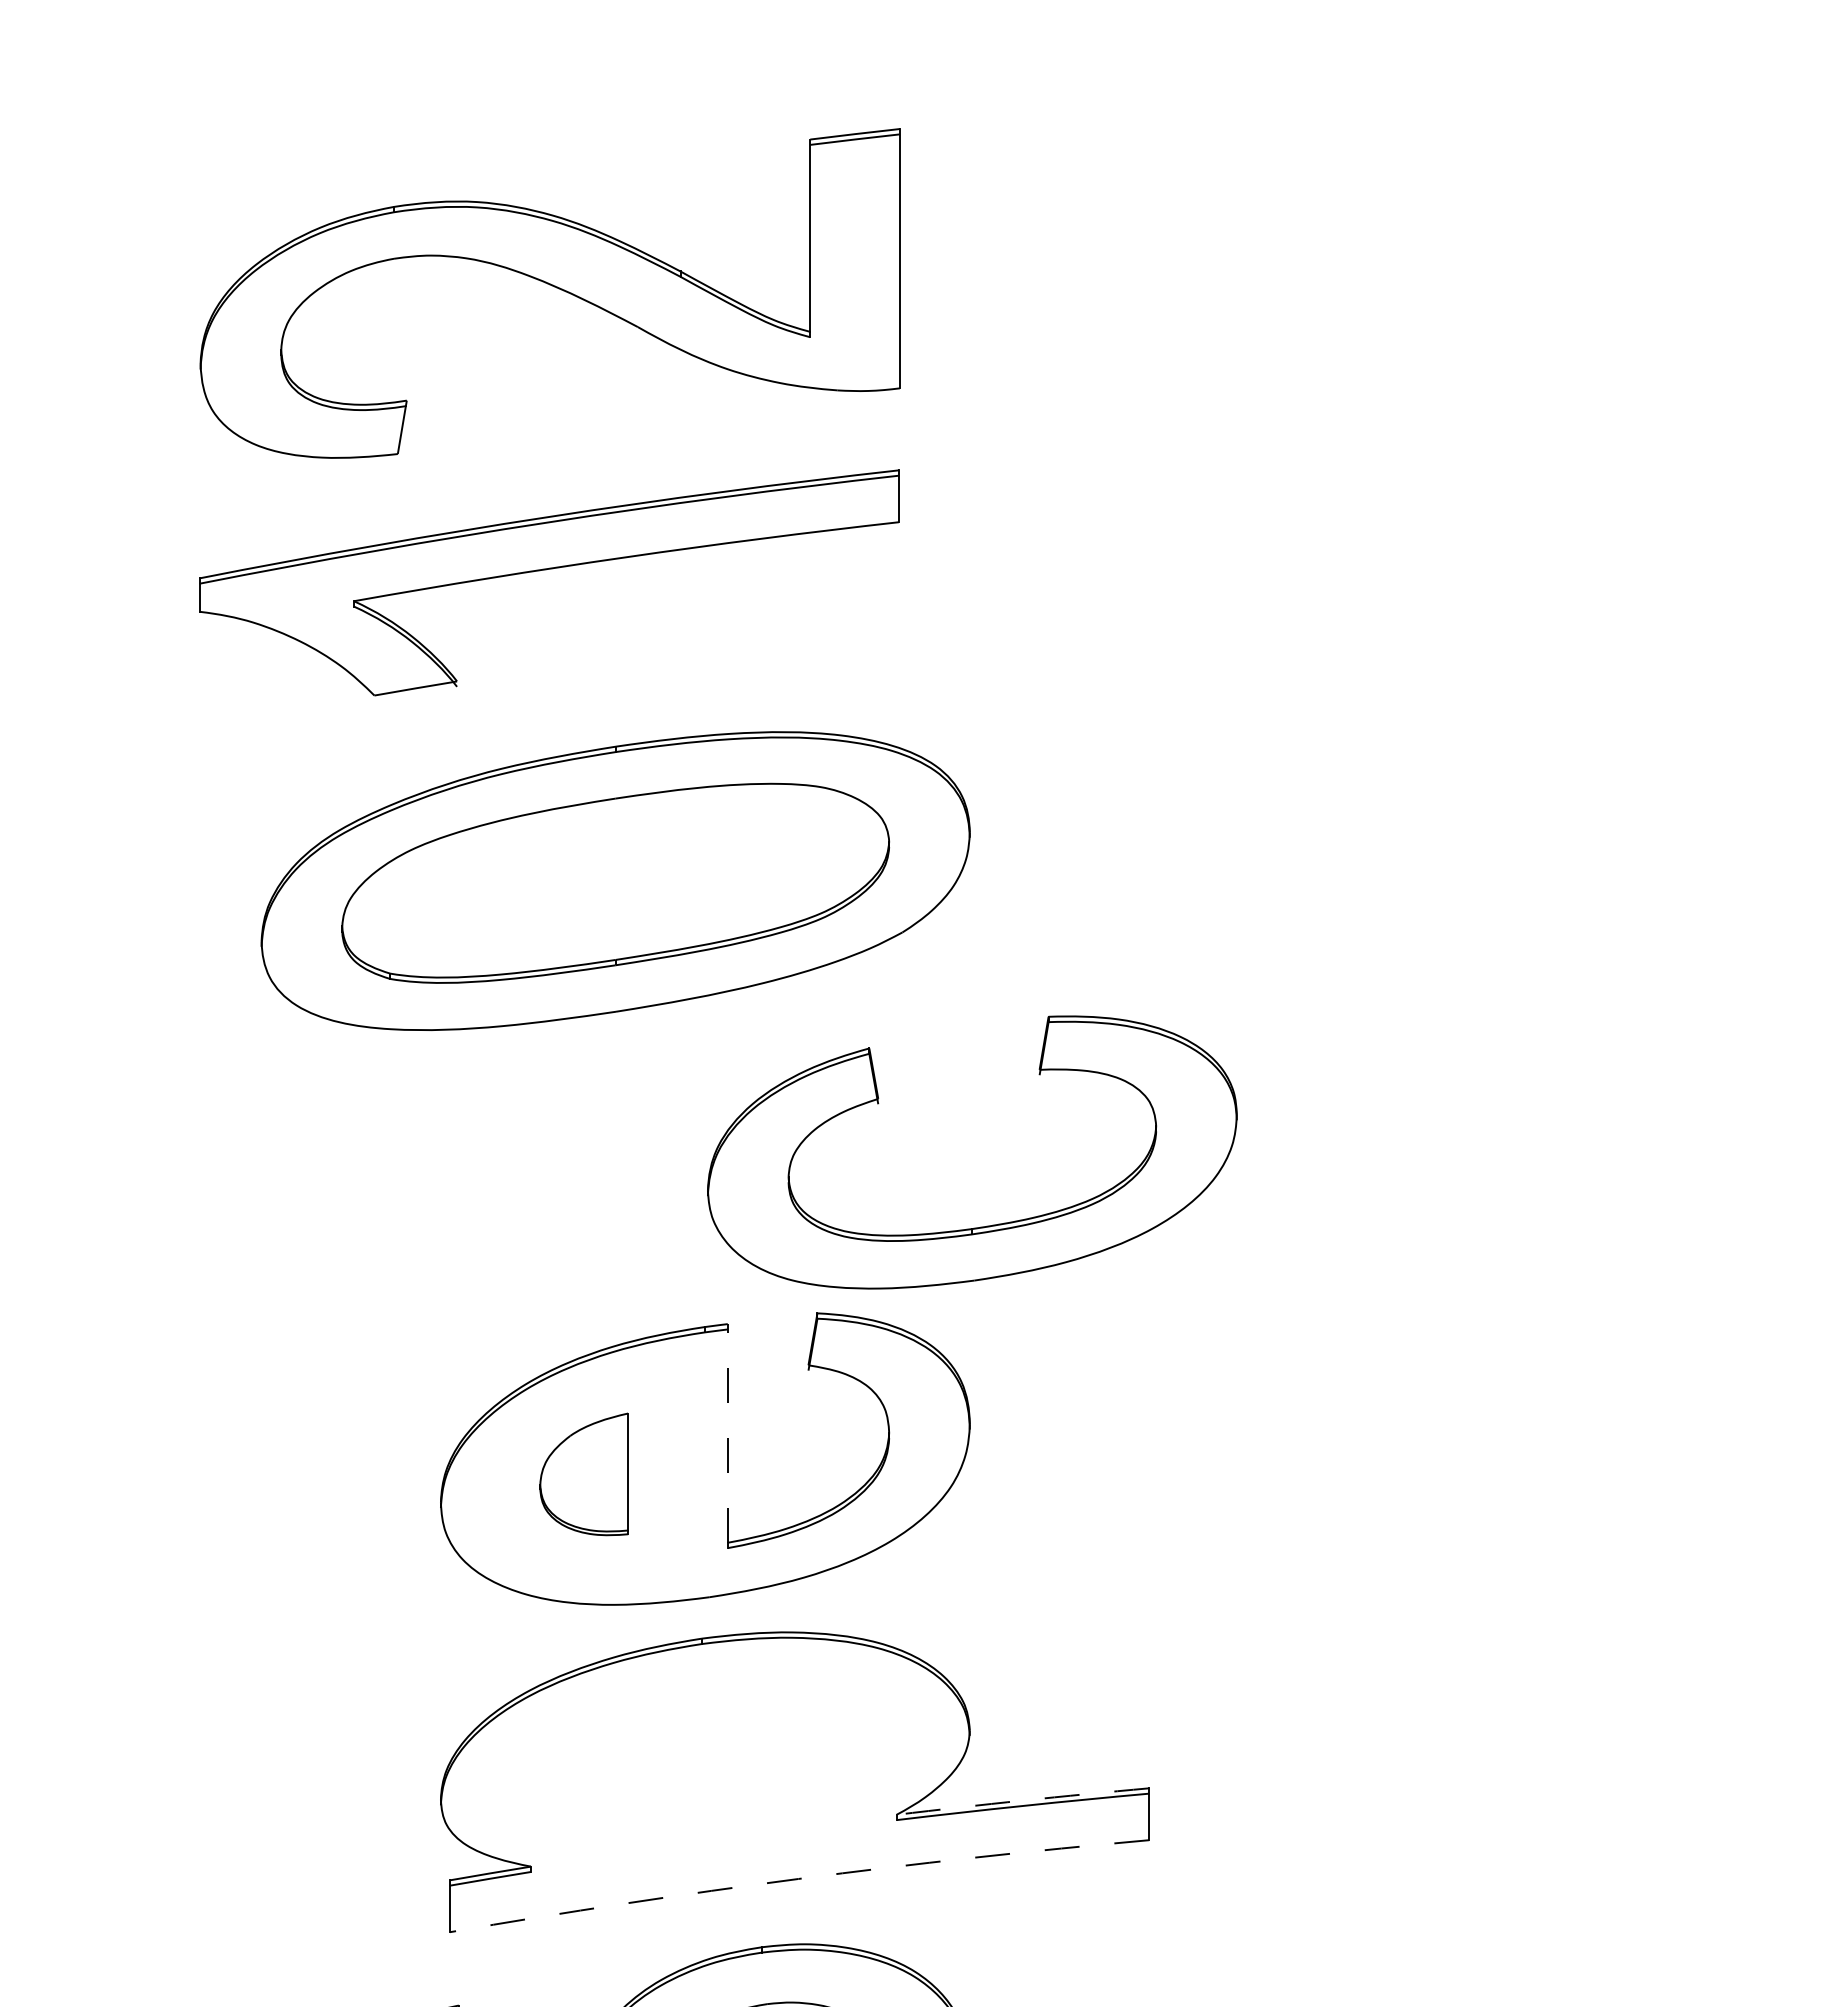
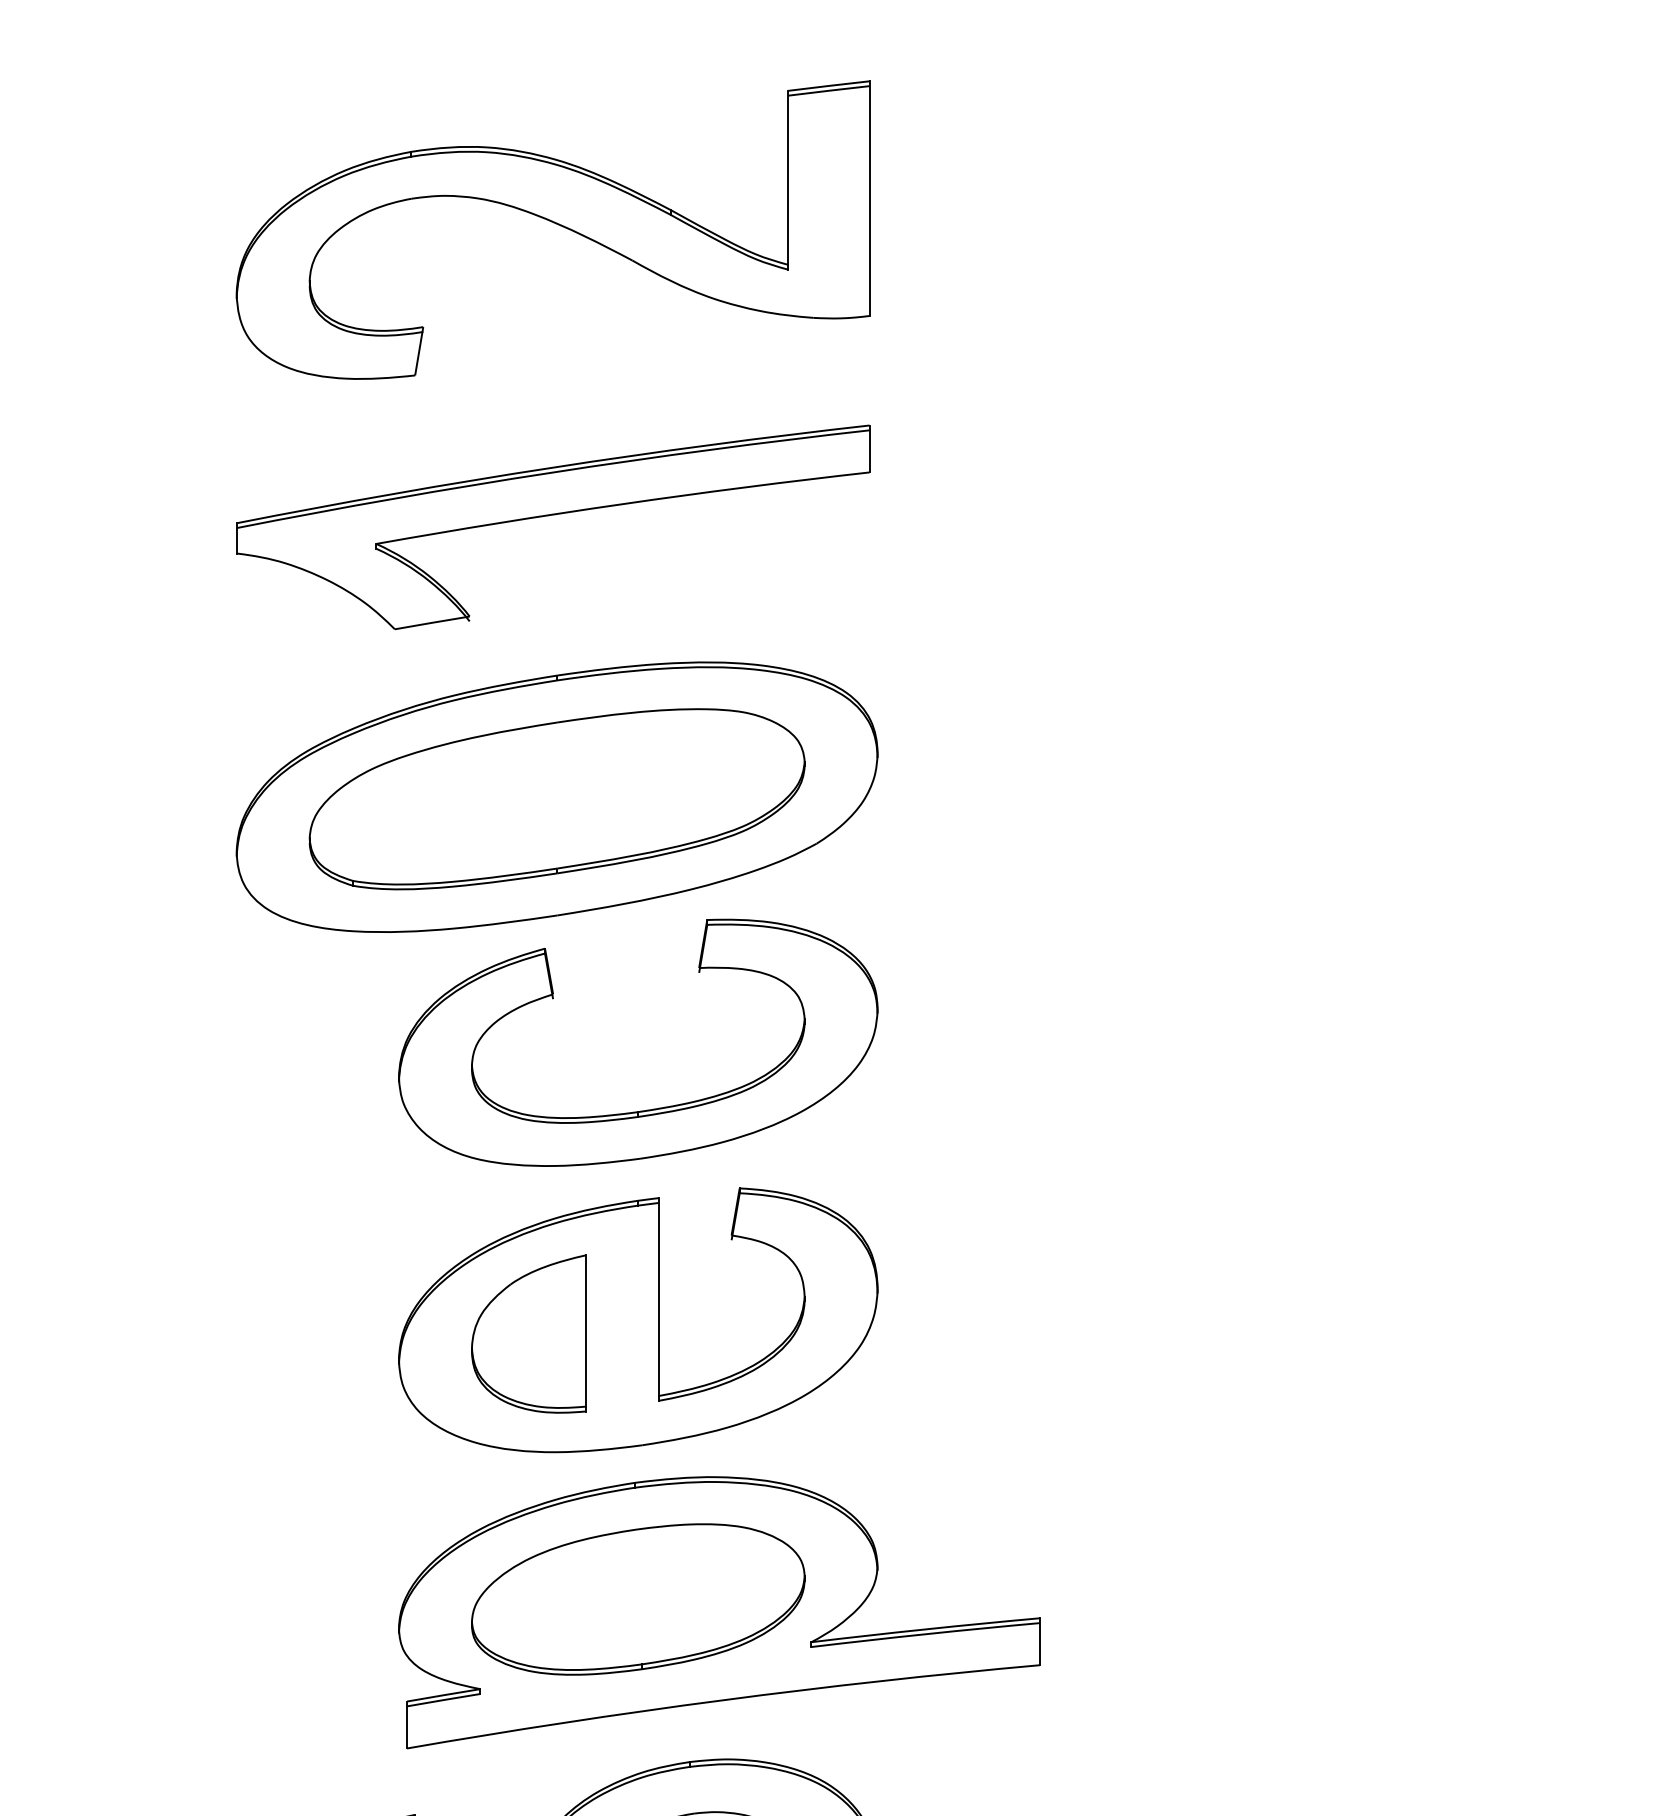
part: (552, 286) -> (555, 223), moved
part: (546, 570) -> (550, 516), moved
part: (980, 1226) -> (645, 1109), moved
line: (727, 1432) -> (658, 1296), dashed -> solid
part: (583, 1474) -> (527, 1334), size x1.43
part: (705, 1767) -> (638, 1599), added
arc: (1022, 1800) -> (925, 1629), dashed -> solid
arc: (798, 1878) -> (722, 1699), dashed -> solid

